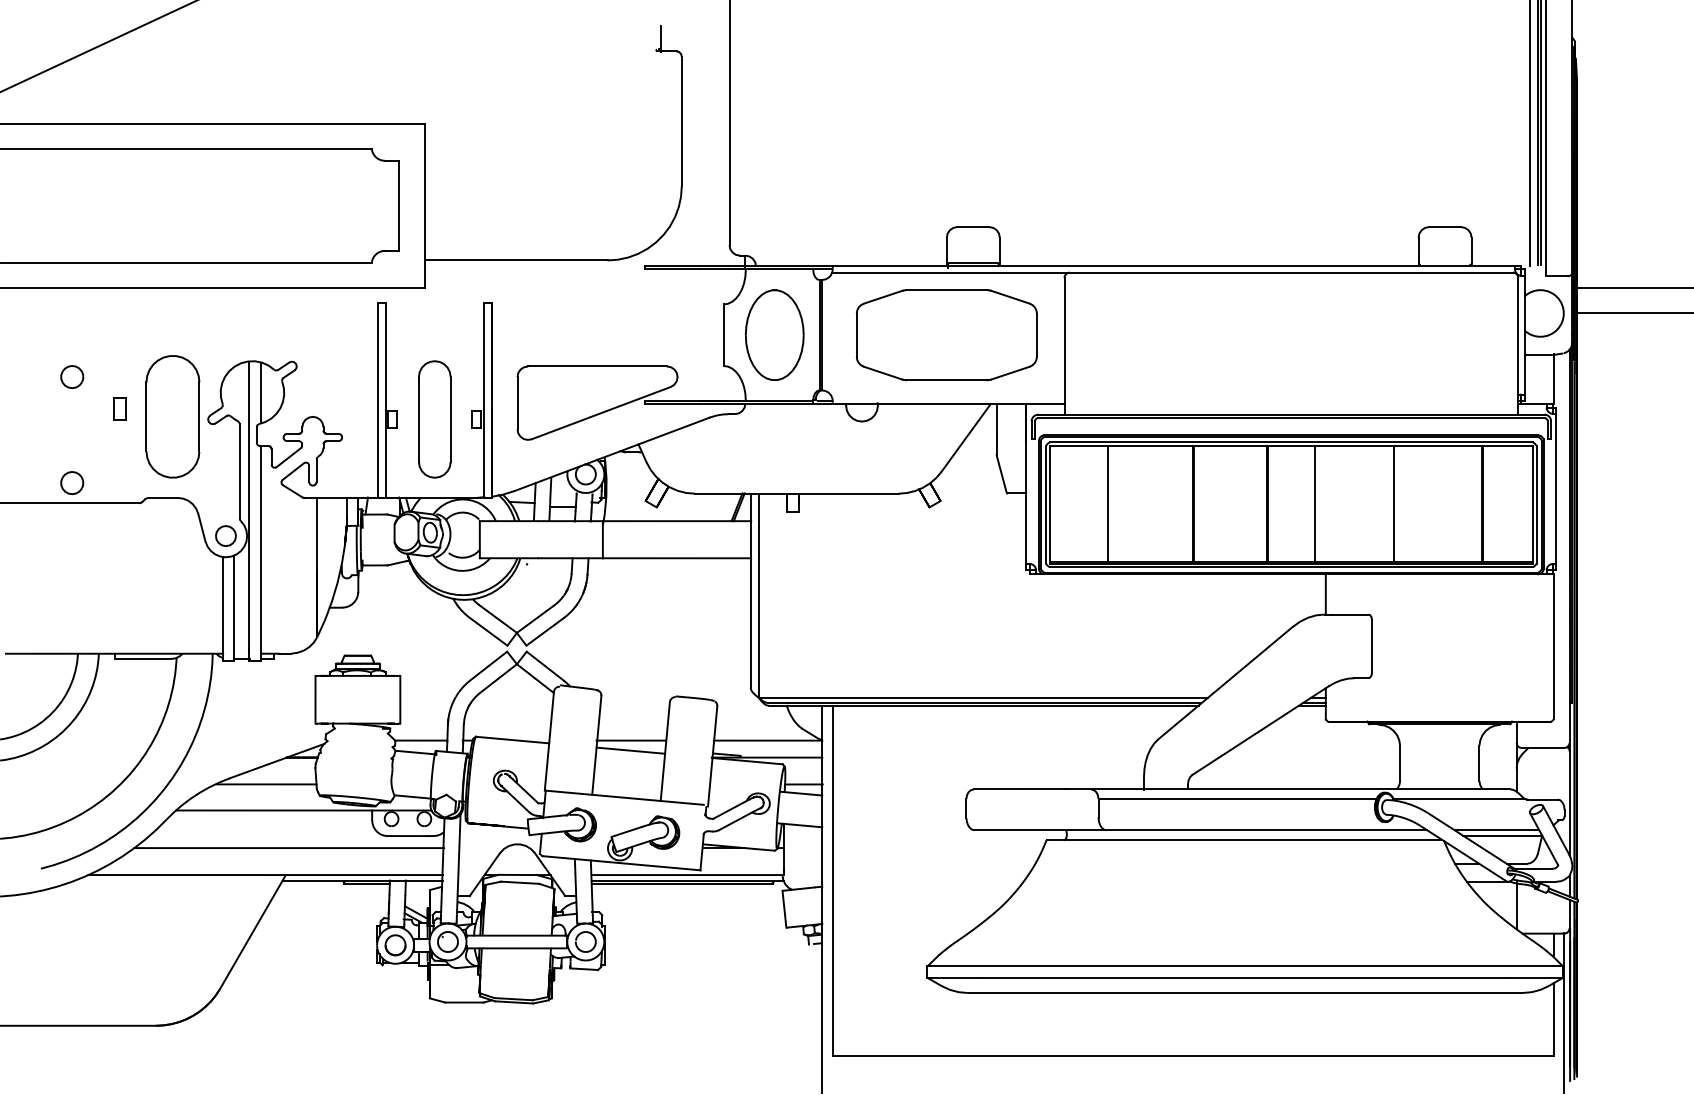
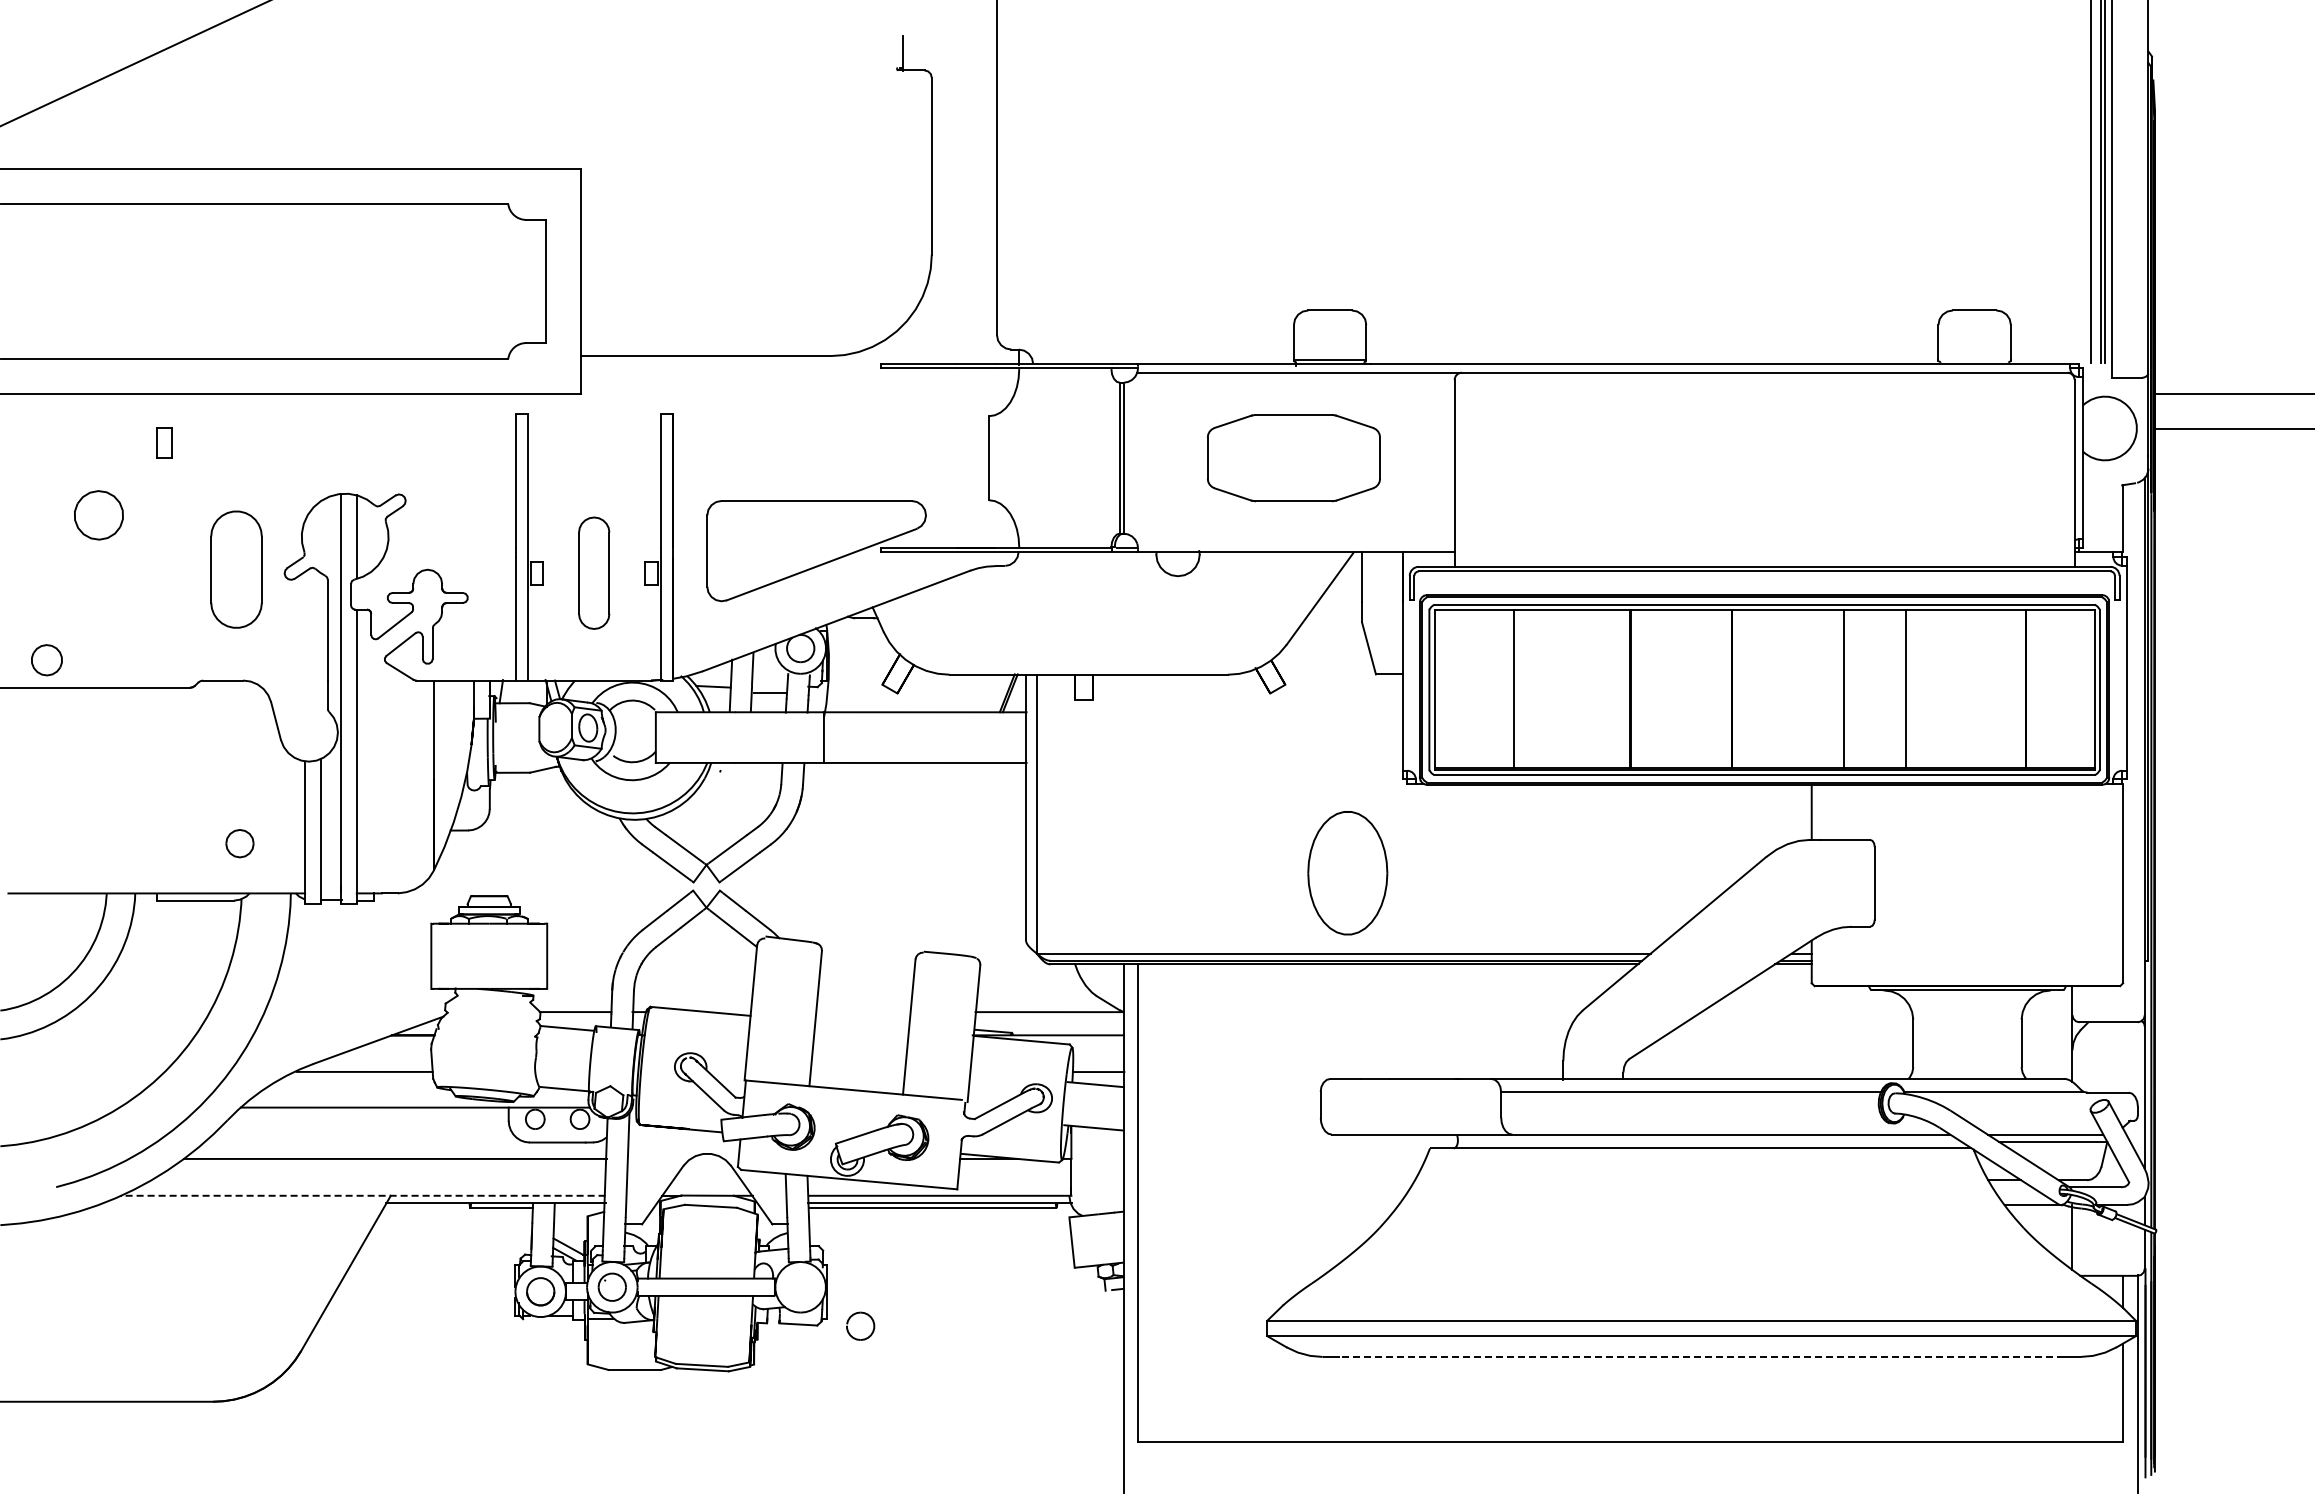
part: (946, 334) -> (1293, 457), size x0.7
part: (774, 335) -> (1347, 873), moved
line: (1537, 355) -> (2101, 485), removed
part: (71, 377) -> (98, 515), size x1.6
part: (120, 408) -> (164, 442), moved
part: (172, 416) -> (236, 569), size x0.7
part: (434, 418) -> (593, 572), size x0.7
part: (71, 483) -> (46, 660), moved
line: (1314, 503) -> (1843, 688), moved
part: (225, 535) -> (239, 843), moved
line: (631, 740) -> (862, 1012), removed
line: (630, 750) -> (861, 1025), removed
line: (265, 874) -> (362, 1195), solid -> dashed
part: (585, 941) -> (860, 1325), moved
line: (1245, 992) -> (1701, 1356), solid -> dashed

